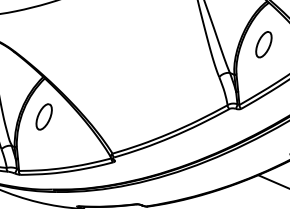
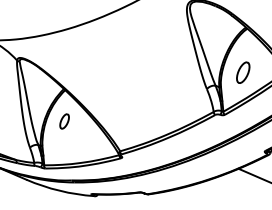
part: (264, 44) -> (243, 72), moved
part: (44, 116) -> (64, 121), size x0.7

